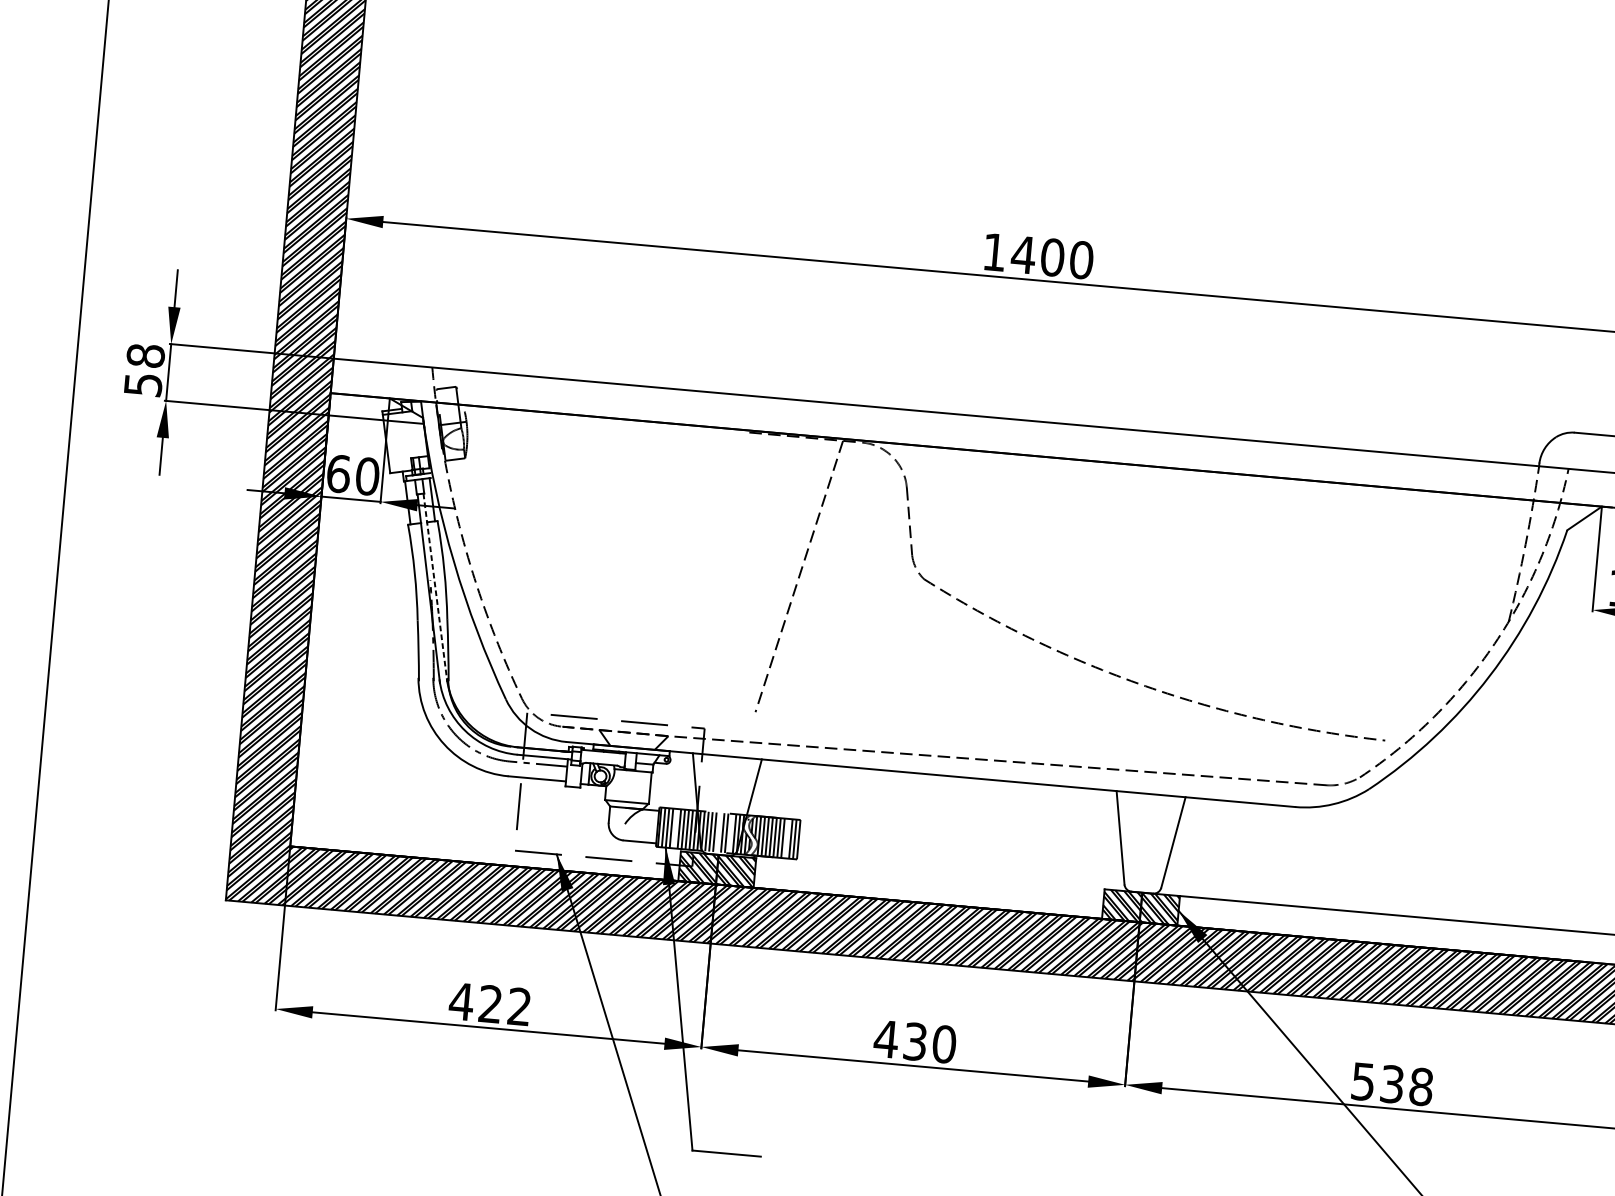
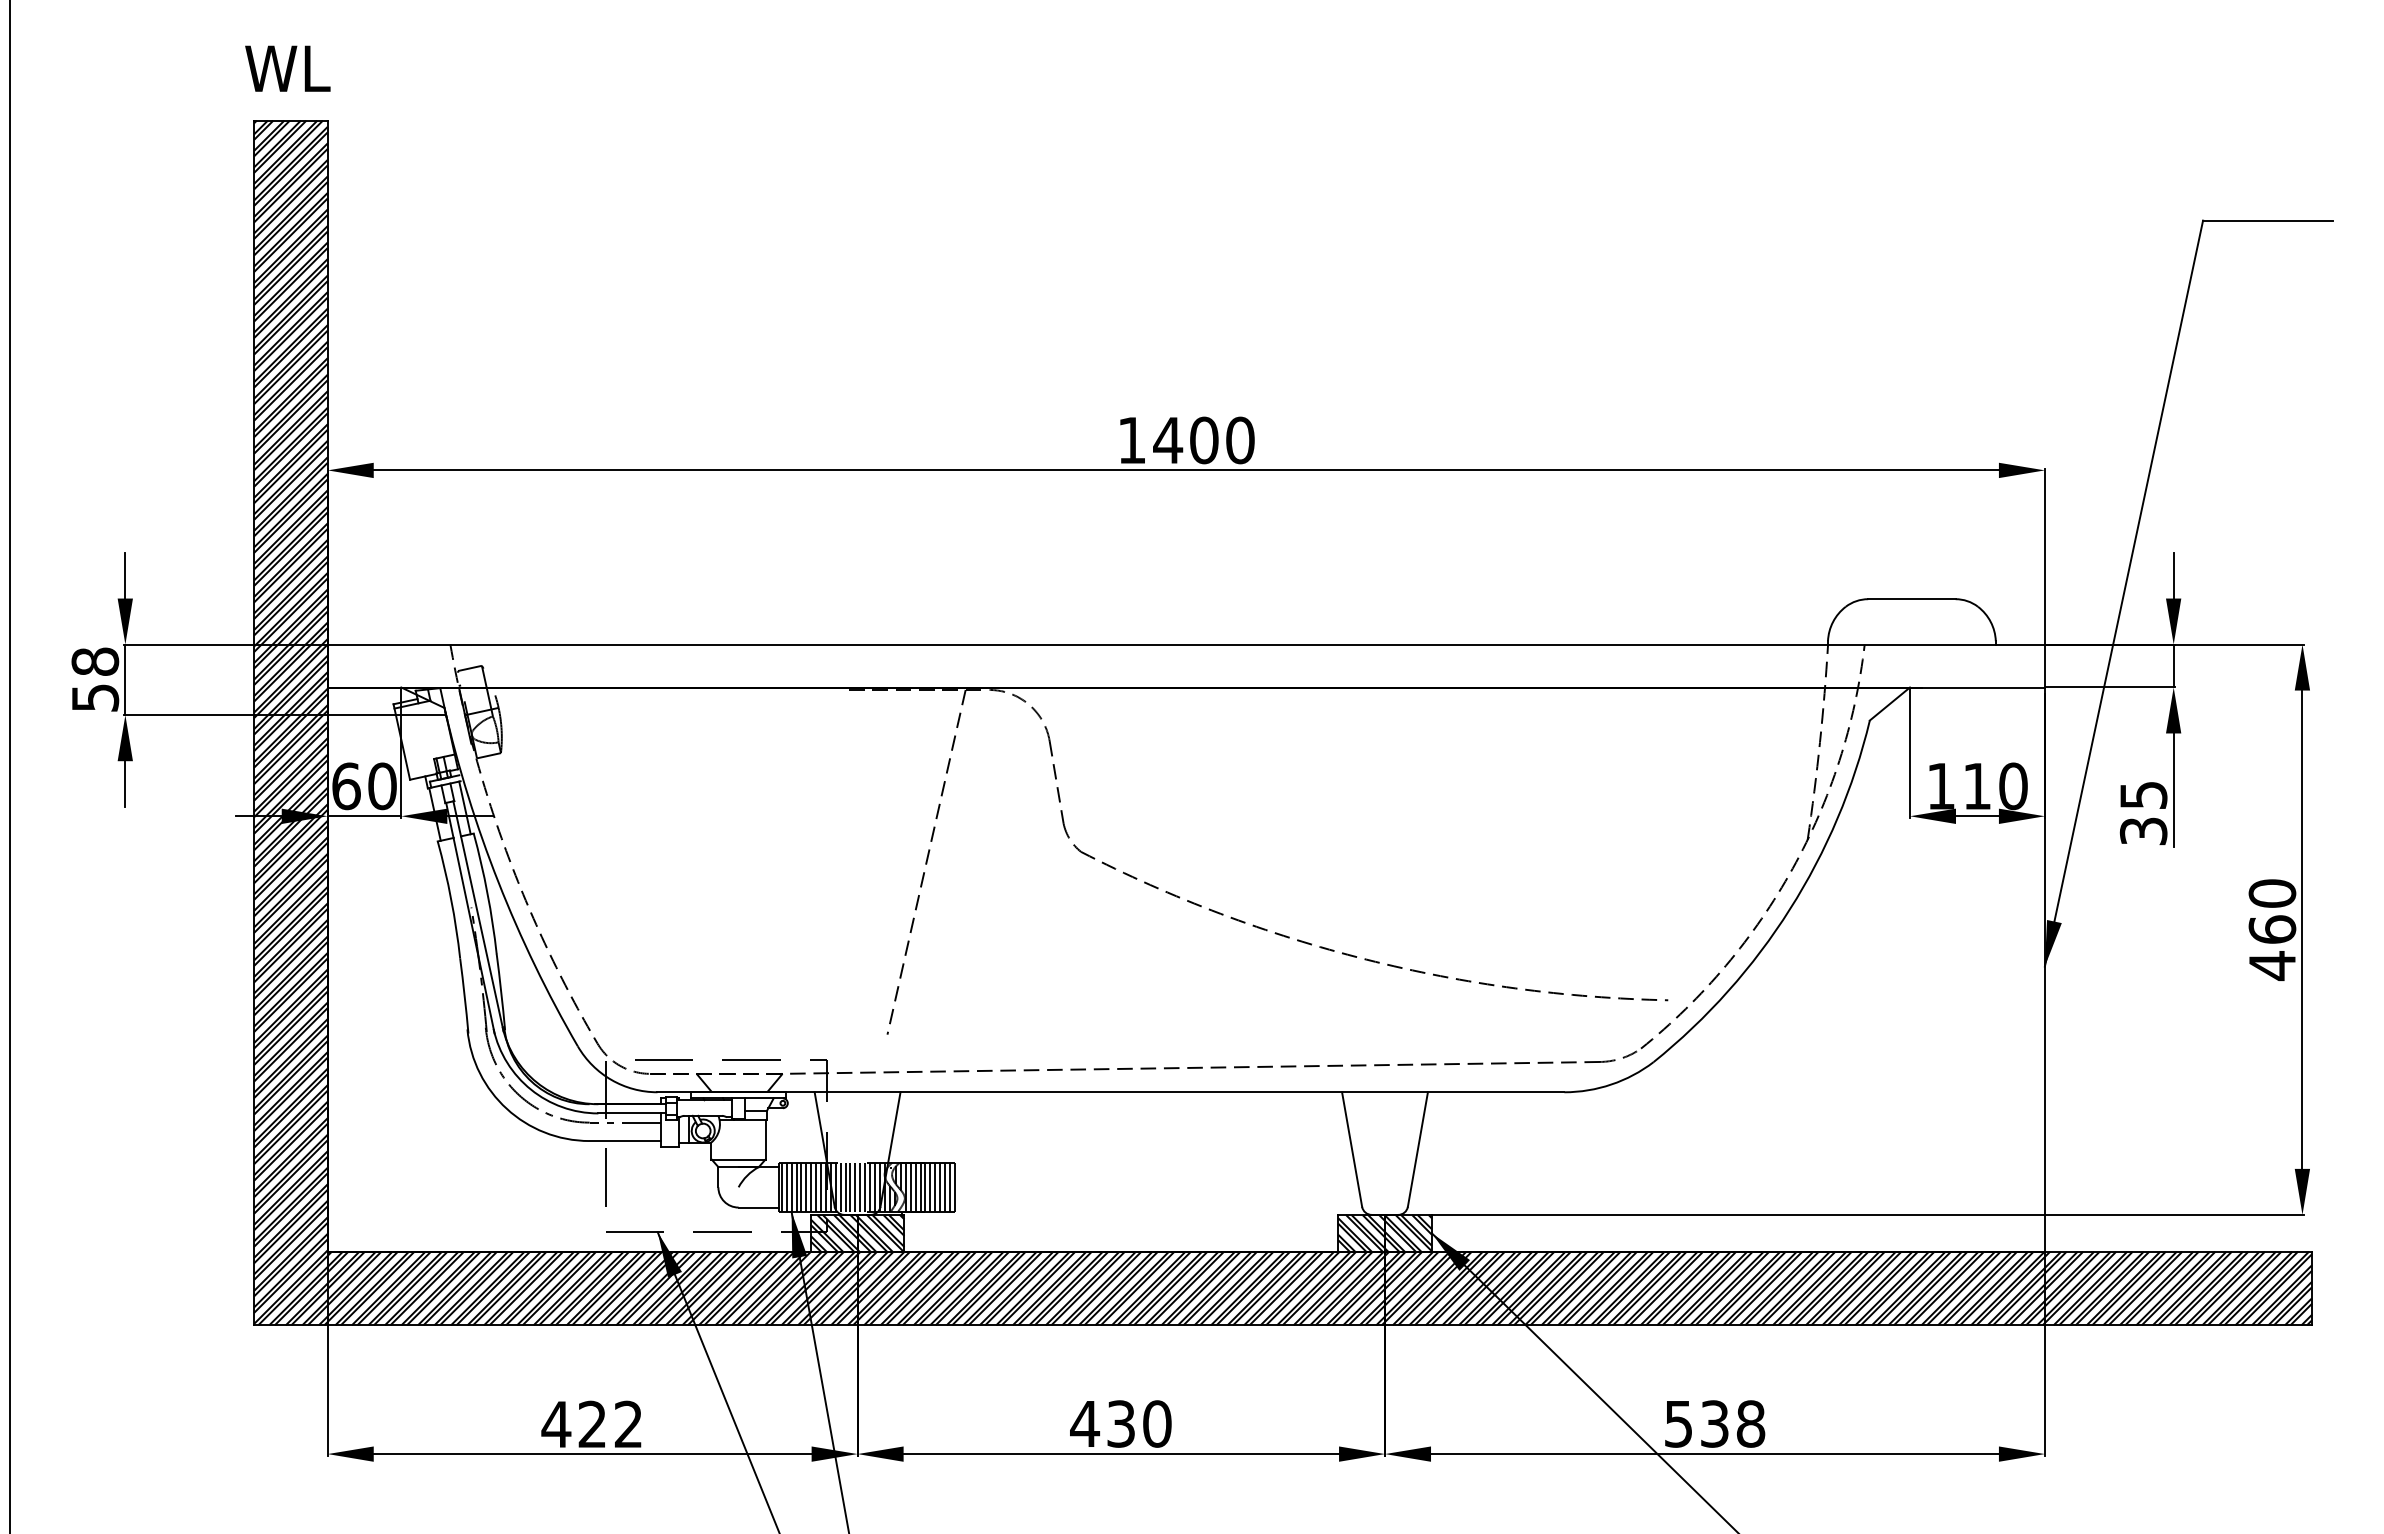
line: (435, 587) -> (478, 916), dashed -> solid
line: (675, 828) -> (801, 1186), added
line: (718, 831) -> (855, 1186), added
line: (731, 832) -> (870, 1186), added
line: (787, 837) -> (940, 1186), added

